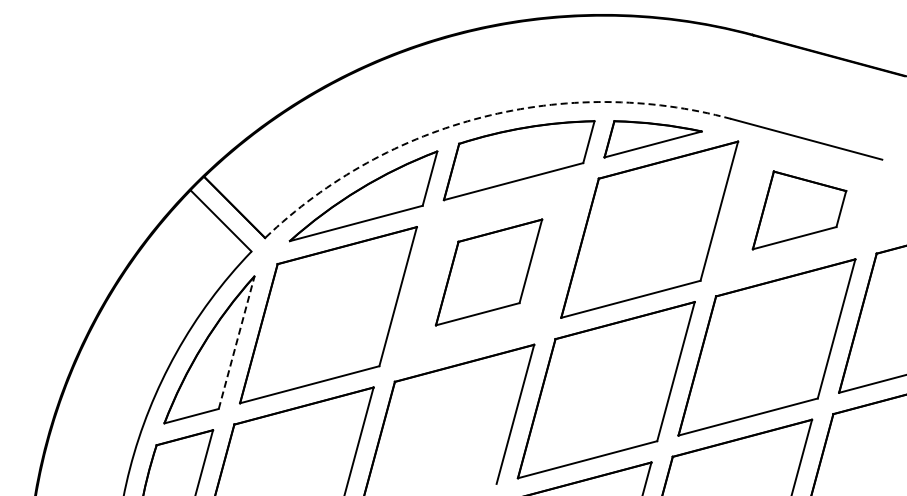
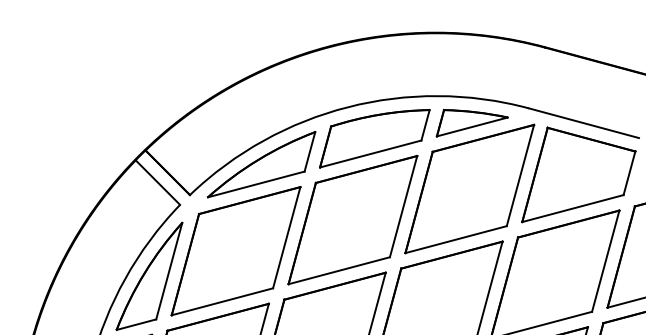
arc: (482, 117) -> (348, 107), dashed -> solid
part: (799, 210) -> (578, 175), size x1.67
part: (488, 272) -> (352, 220), size x1.67
line: (236, 342) -> (169, 271), dashed -> solid

